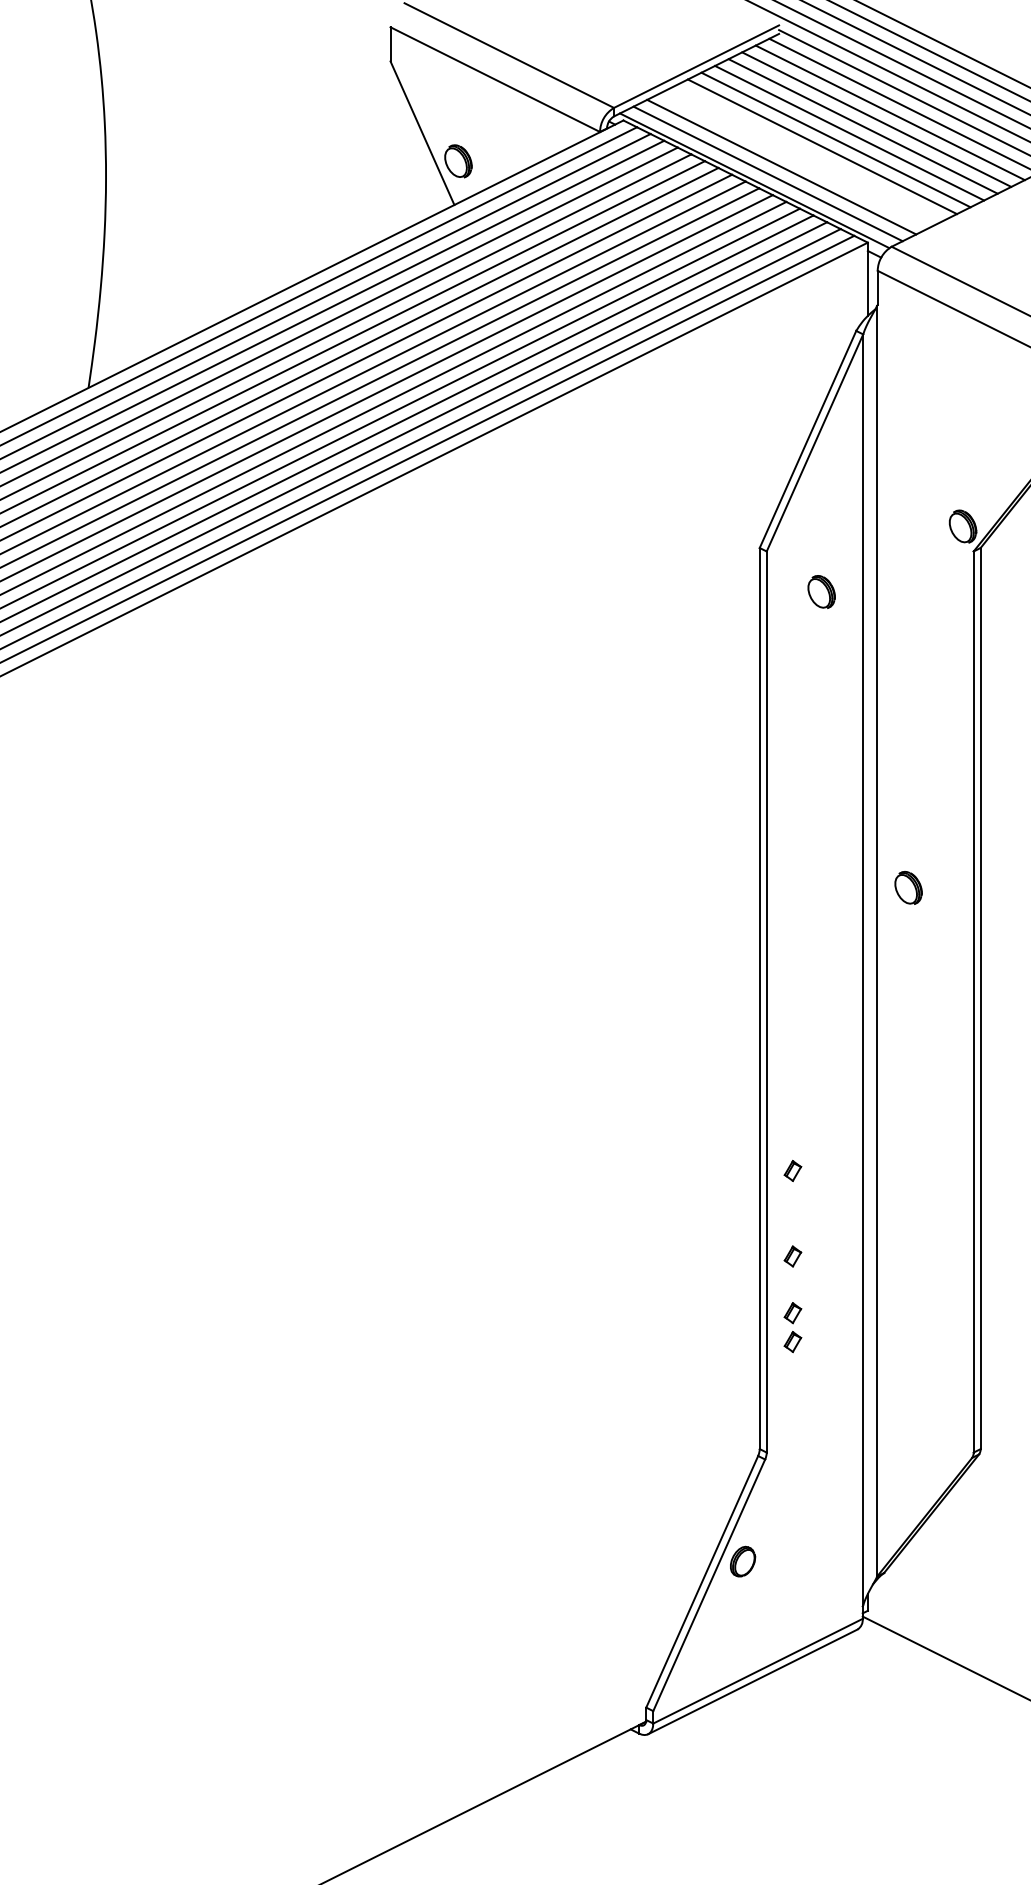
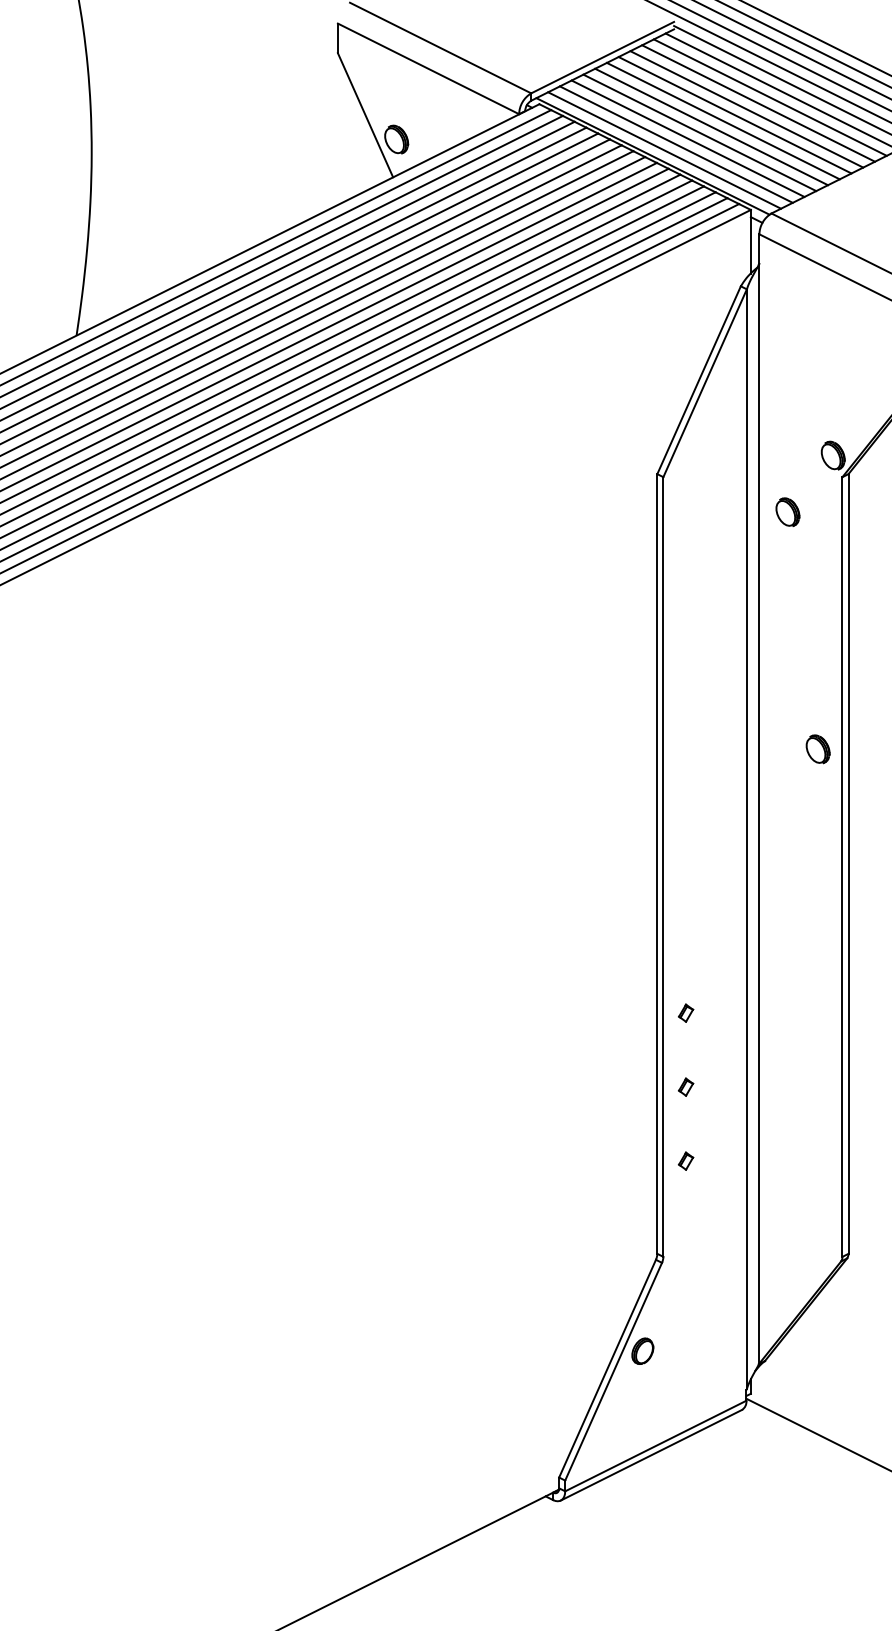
line: (808, 153) -> (699, 132), added
line: (794, 160) -> (687, 138), added
part: (821, 591) -> (787, 511), moved
part: (907, 888) -> (817, 749), moved
part: (793, 1312) -> (686, 1135), removed

